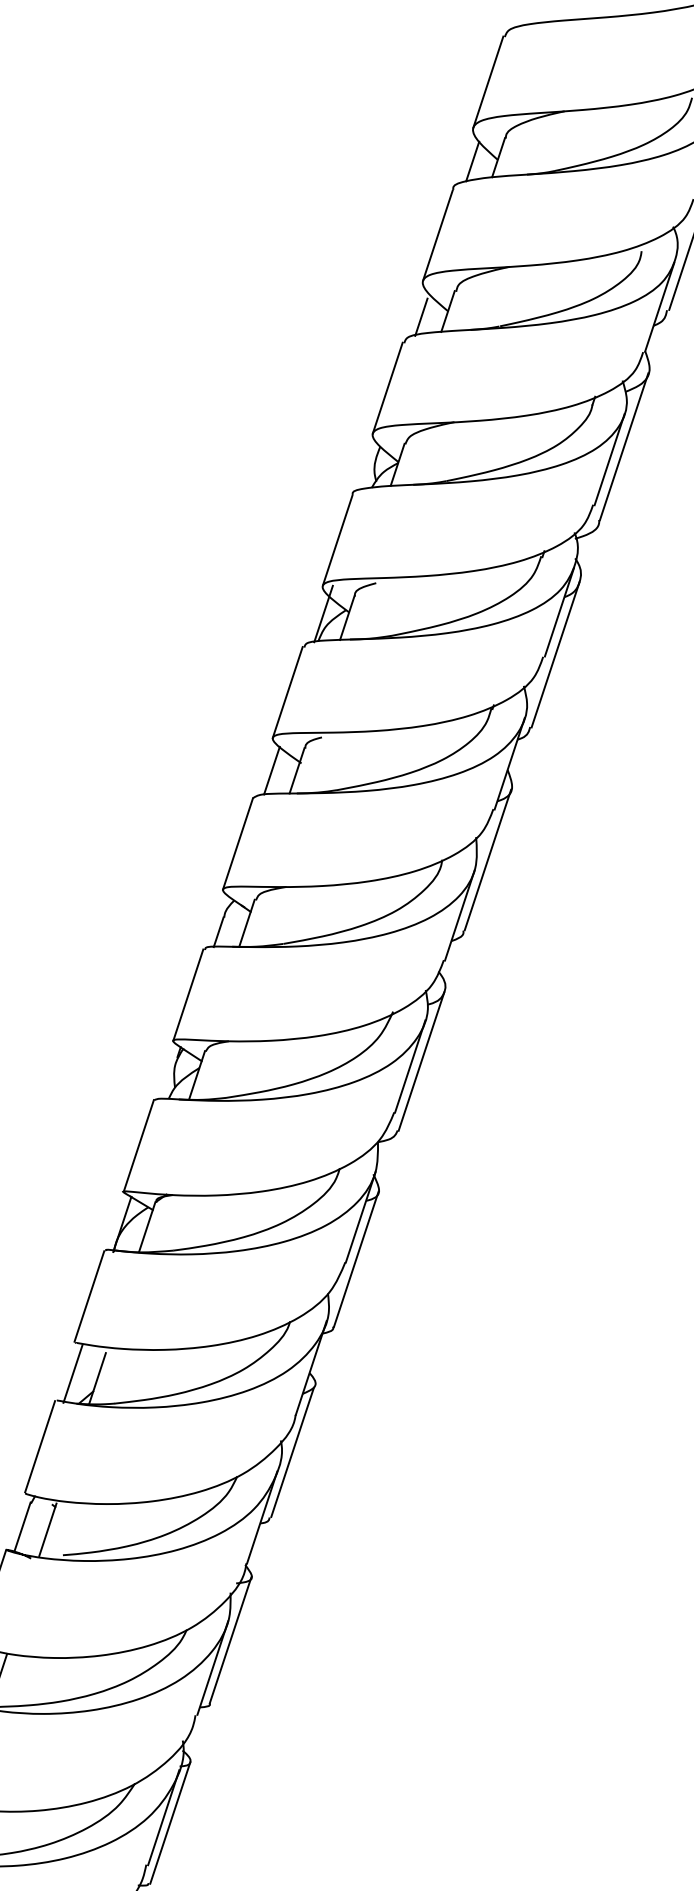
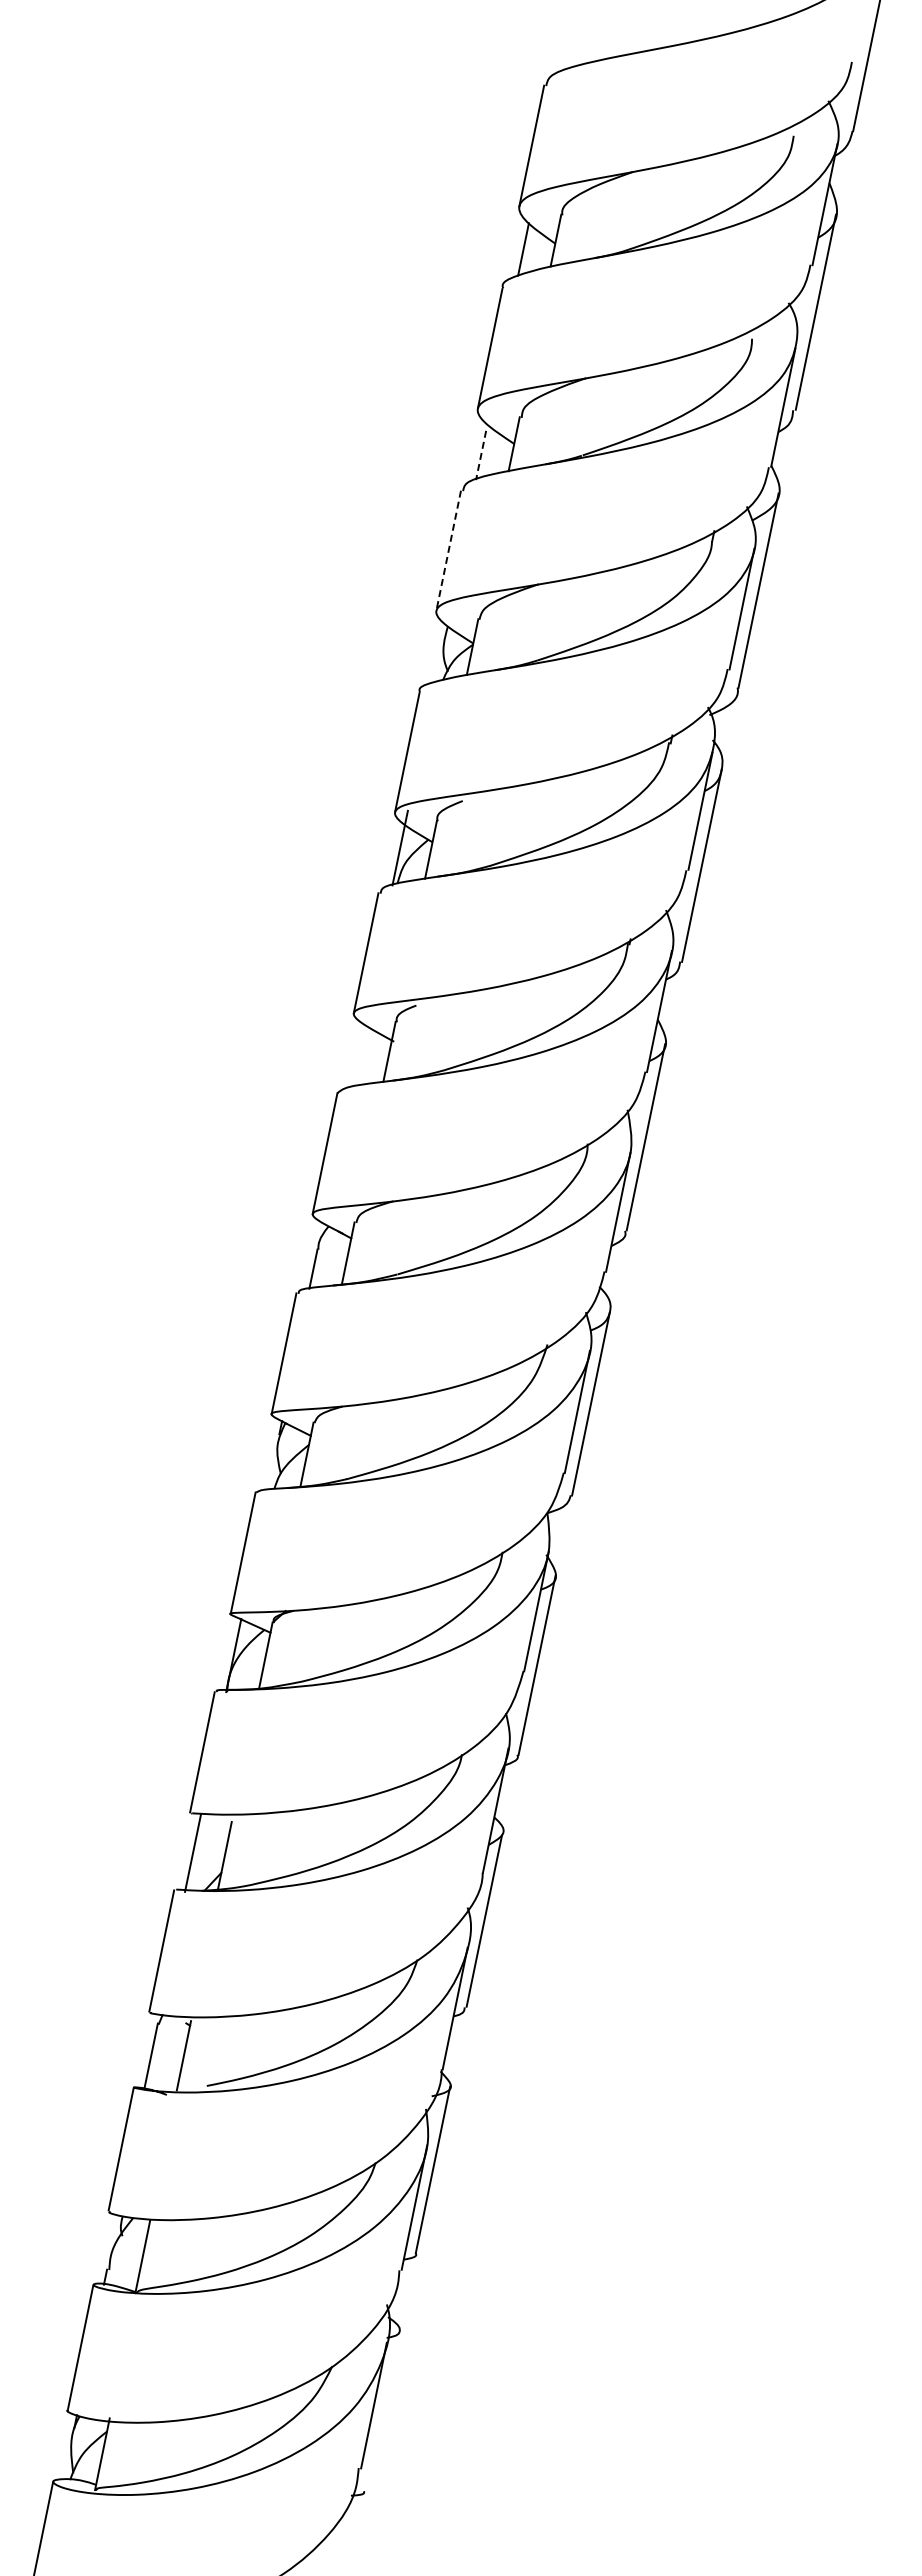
line: (421, 317) -> (481, 455), solid -> dashed
line: (387, 388) -> (448, 551), solid -> dashed
line: (272, 770) -> (357, 1054), removed
line: (169, 1823) -> (382, 2411), removed

